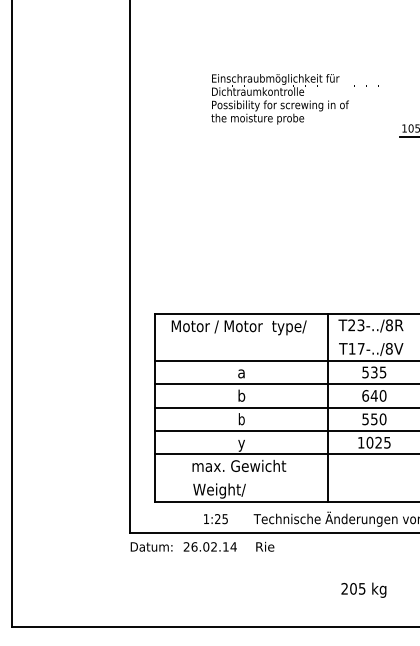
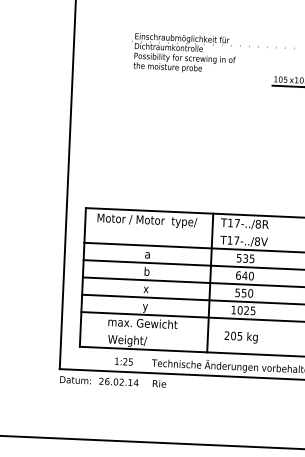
text: (356, 325) -> (234, 223), T23-../8R -> T17-../8R
text: (241, 419) -> (146, 289), b -> x
text: (363, 589) -> (240, 336), moved

